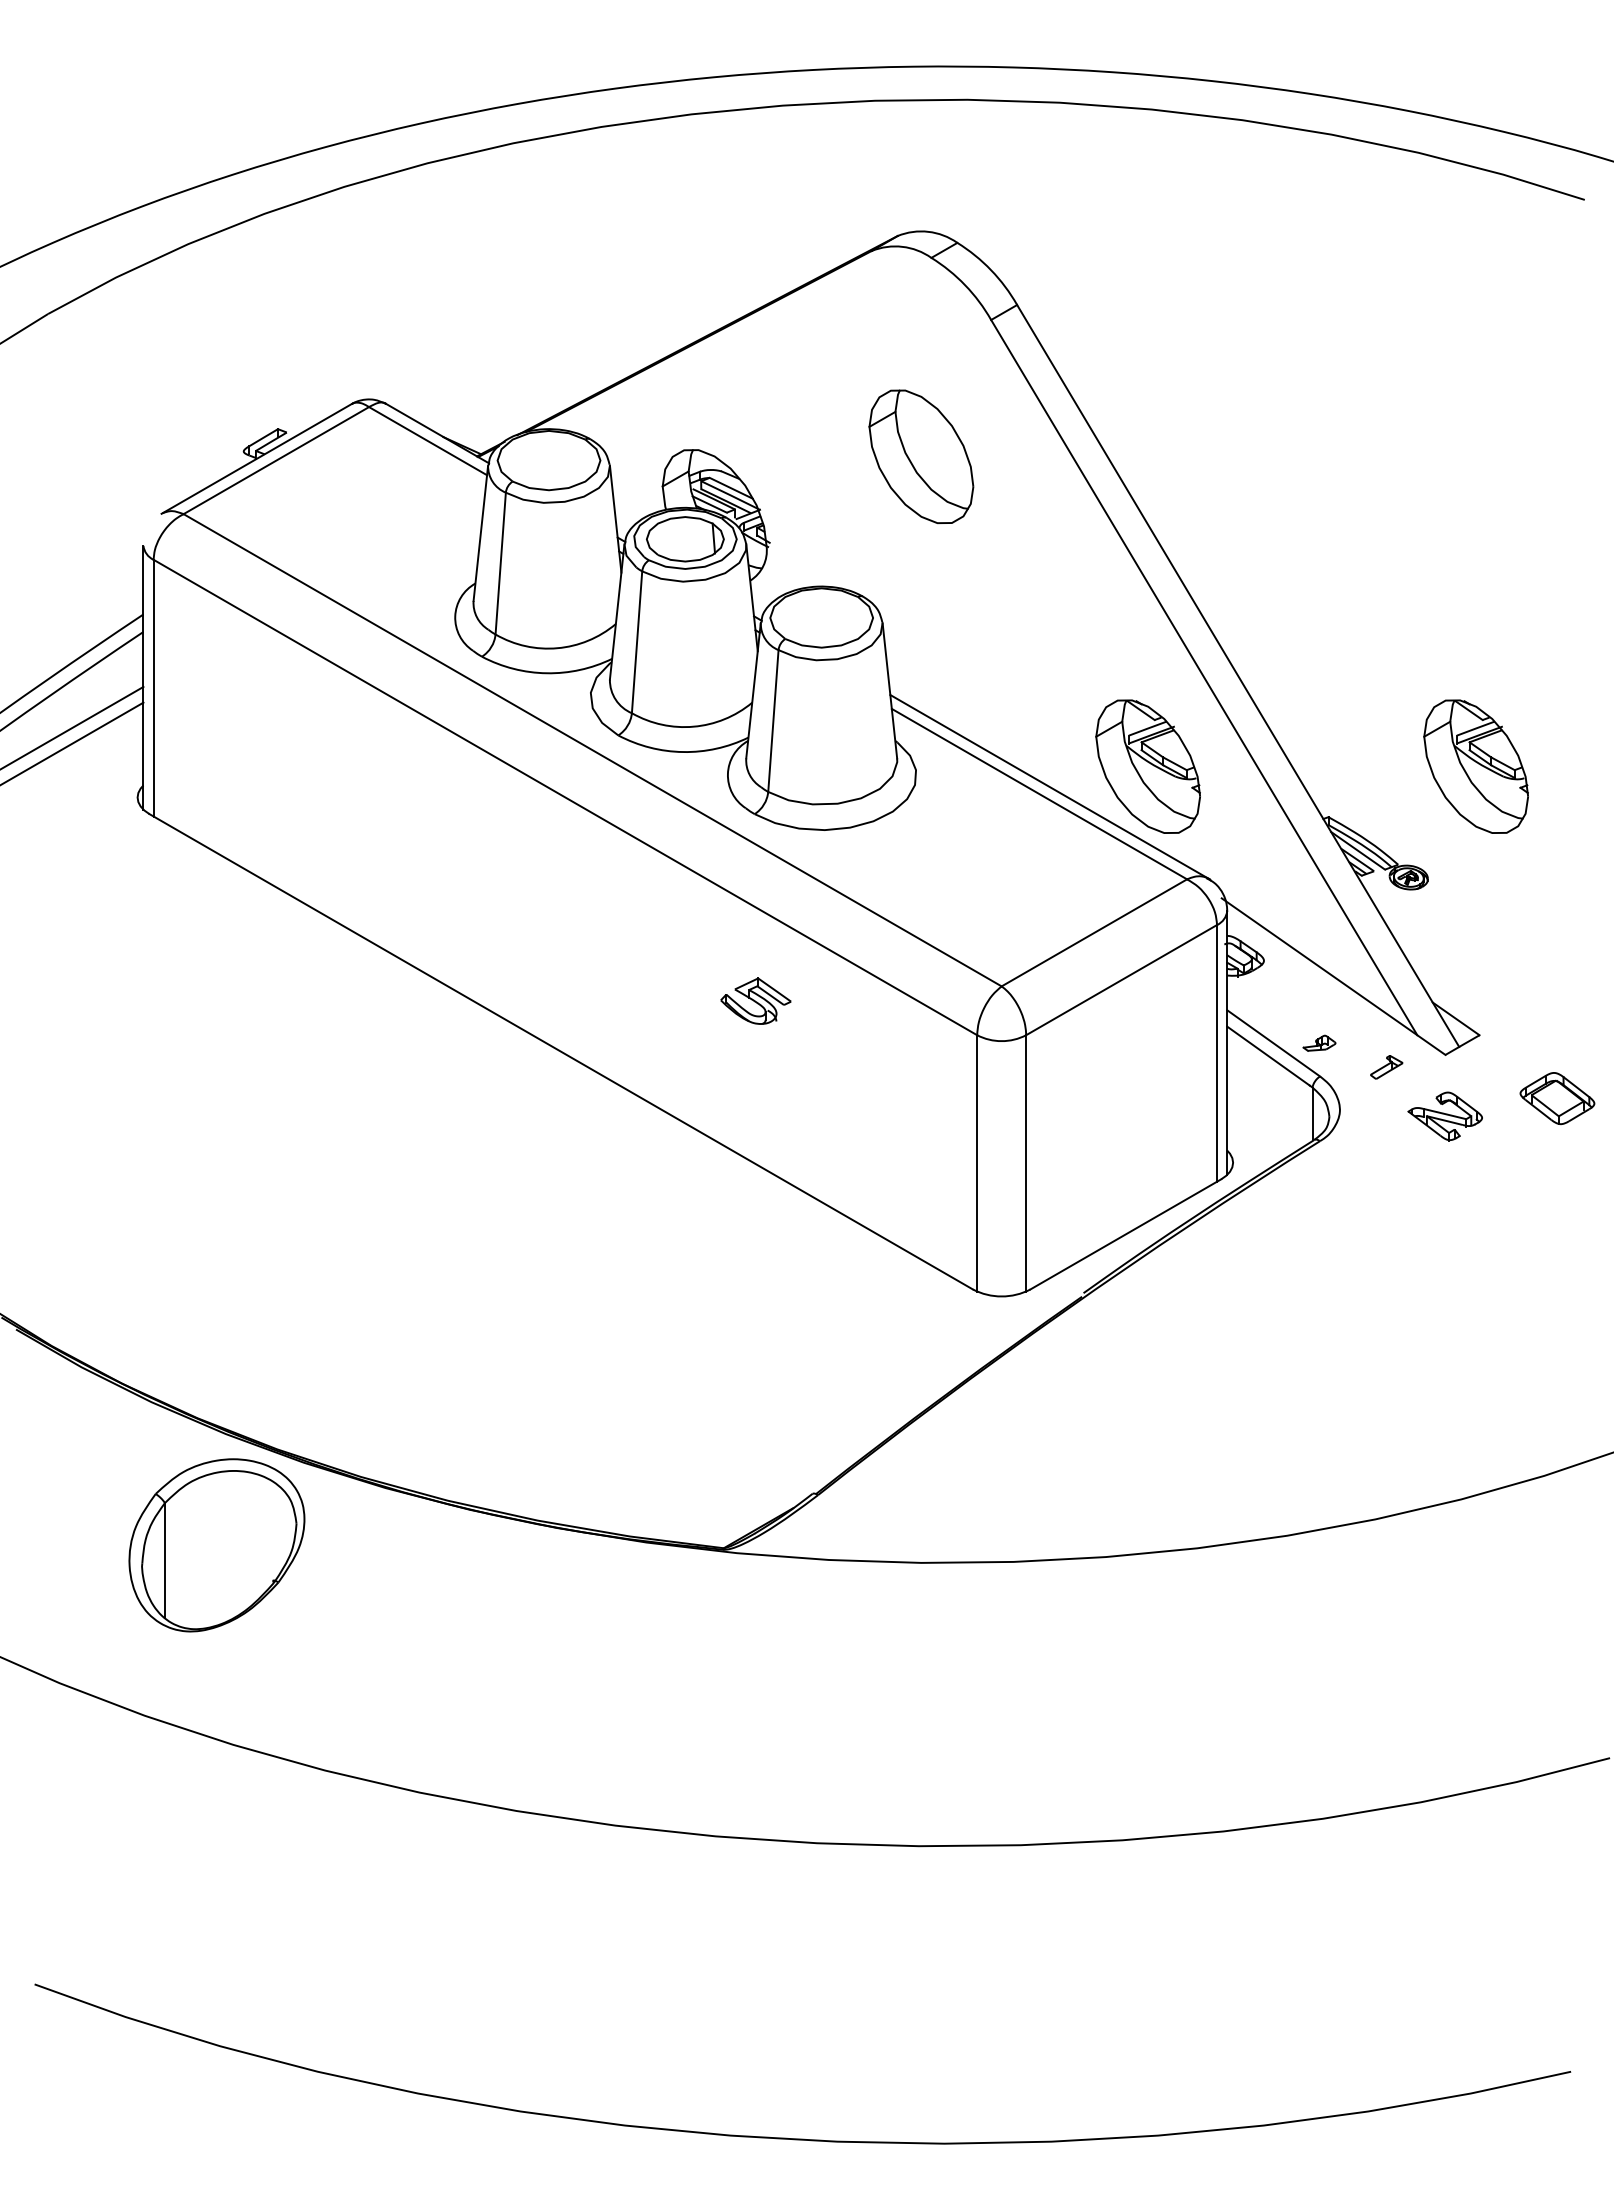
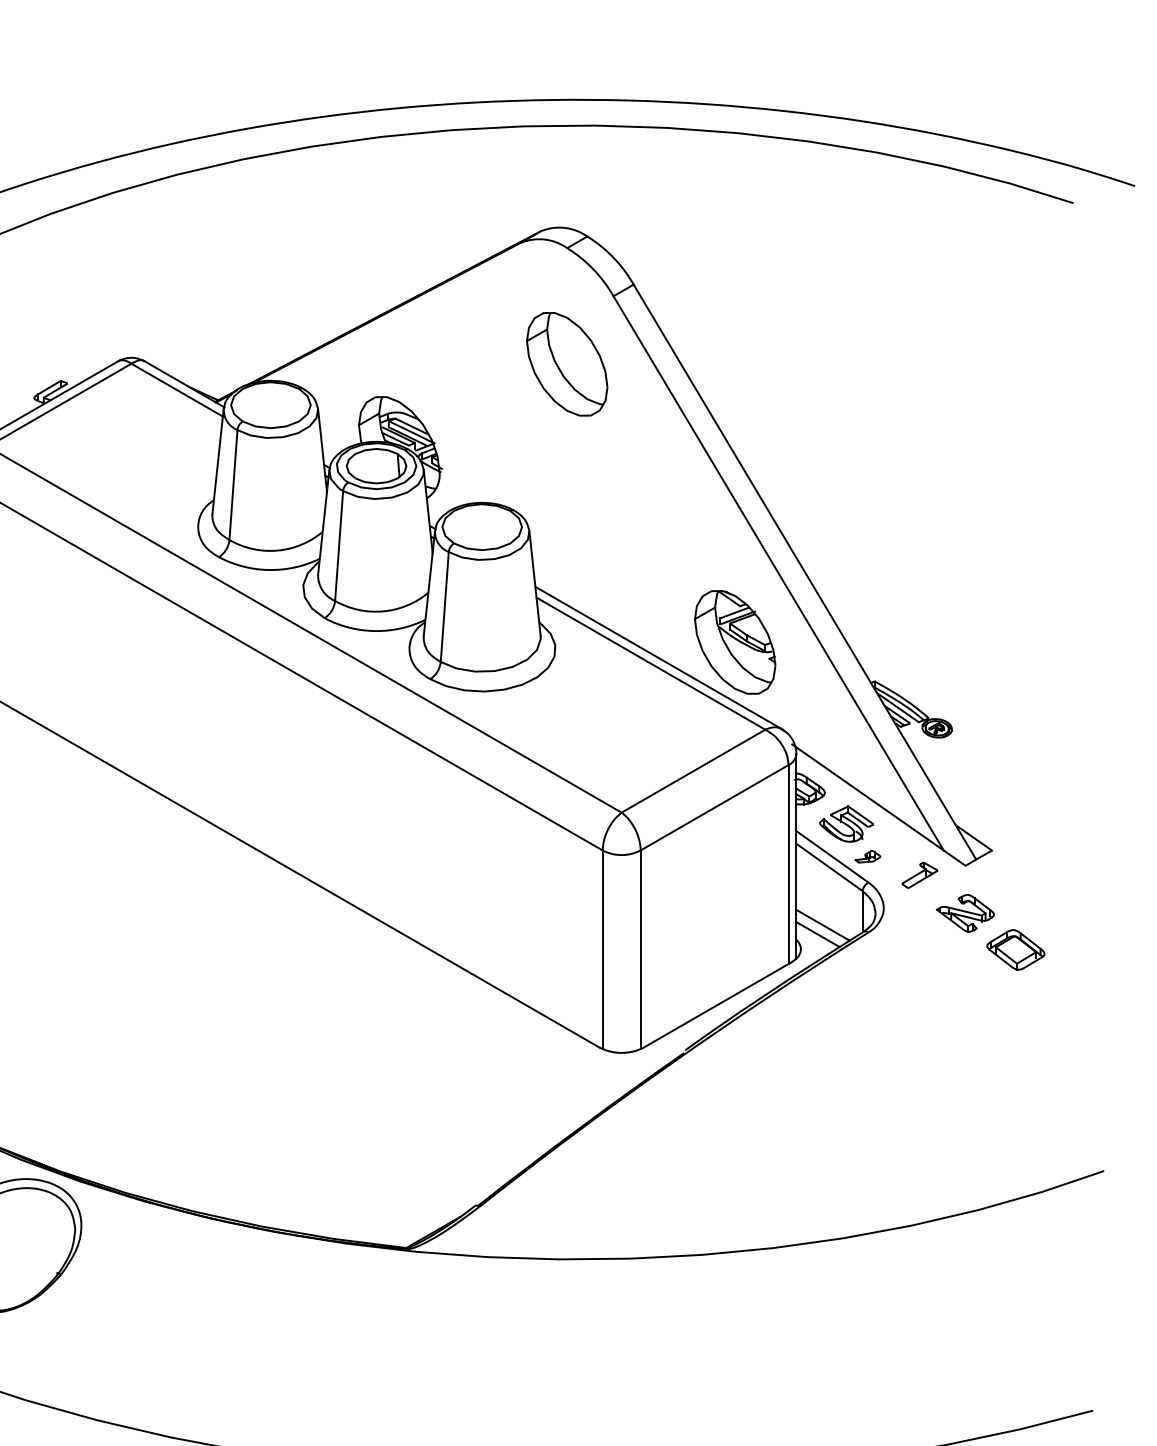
part: (921, 456) -> (567, 364), moved
part: (1475, 766) -> (988, 642), removed
part: (755, 1000) -> (846, 823), moved
part: (1386, 1067) -> (919, 875), size x1.43
part: (1557, 1098) -> (1015, 949), moved
line: (1261, 1131) -> (823, 925), added
line: (1255, 1143) -> (818, 934), added

